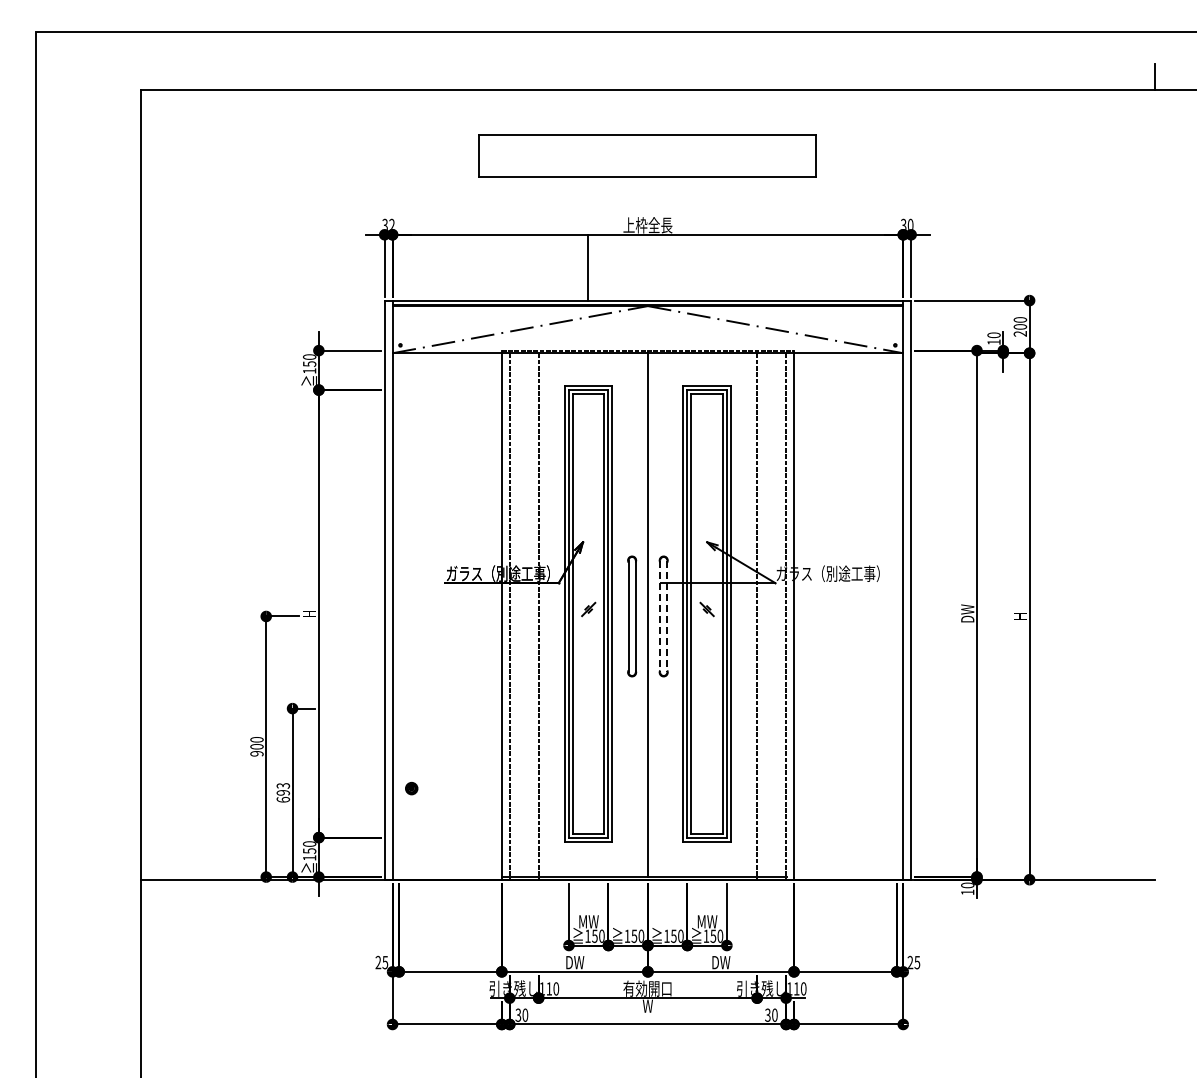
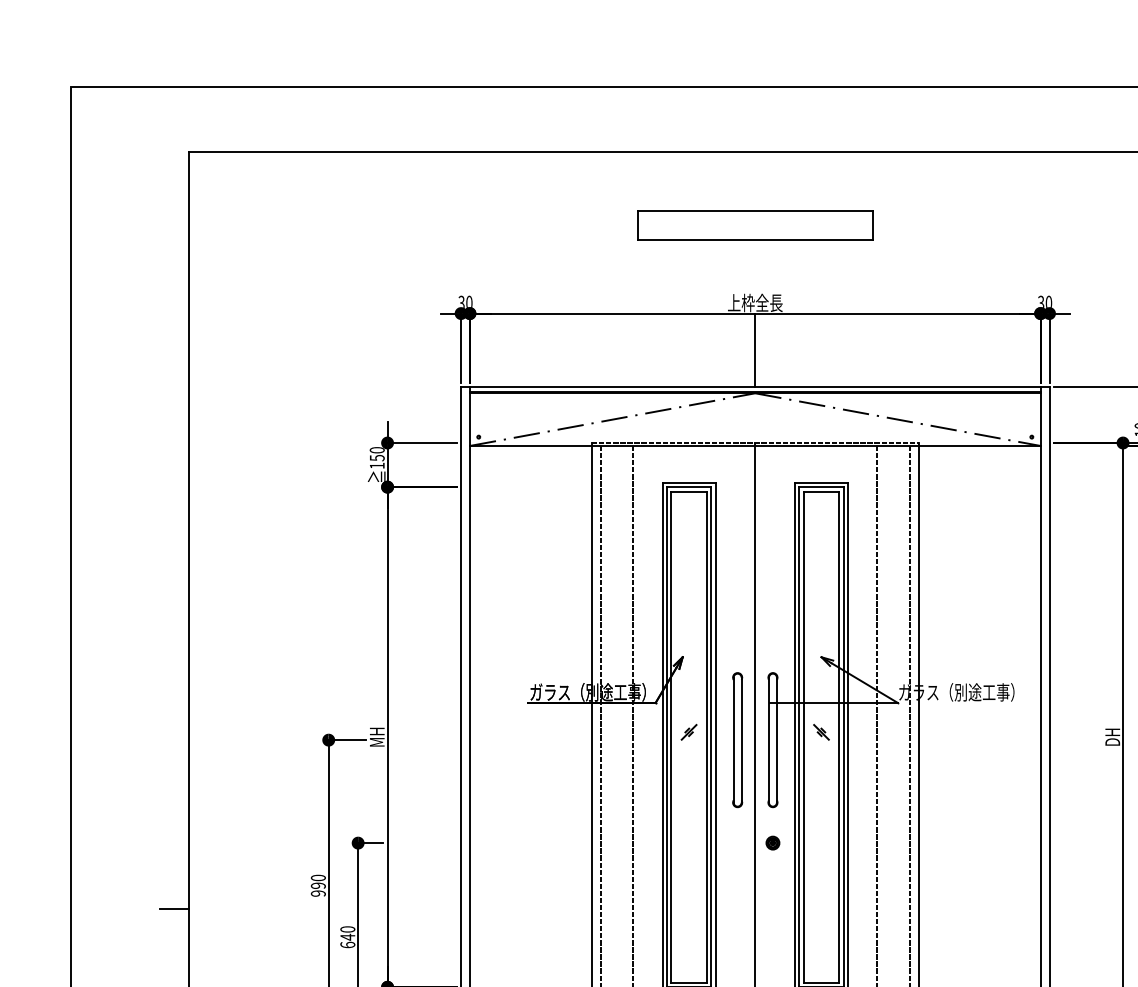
part: (647, 155) -> (754, 224), size x0.62
text: (391, 224) -> (468, 302), 32 -> 30
line: (587, 267) -> (754, 350), moved
text: (309, 613) -> (377, 736), H -> MH
text: (967, 613) -> (1112, 736), DW -> DH
line: (660, 616) -> (769, 740), dashed -> solid
line: (667, 616) -> (777, 740), dashed -> solid
text: (256, 746) -> (317, 885), 900 -> 990
line: (127, 767) -> (173, 908), added
part: (411, 788) -> (772, 842), moved
text: (283, 789) -> (348, 933), 693 -> 640

